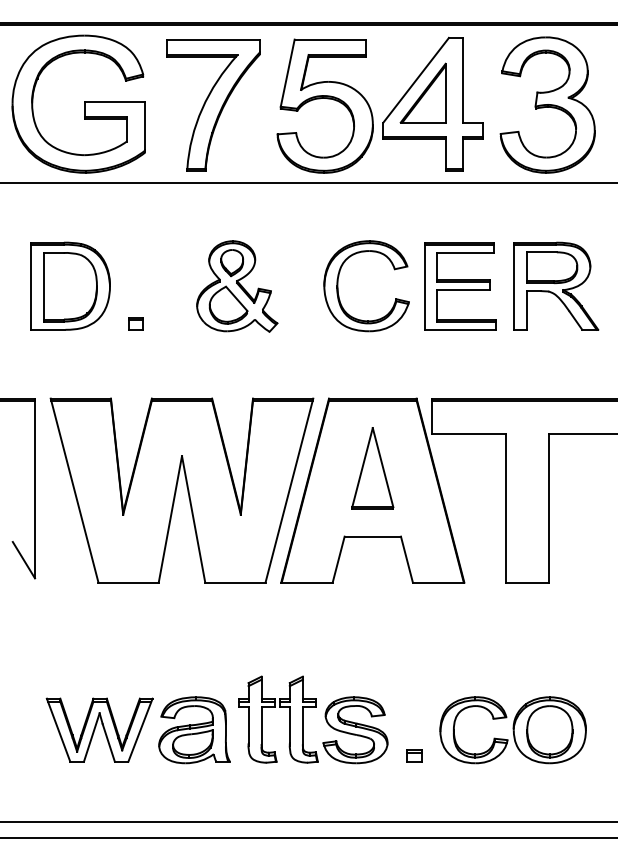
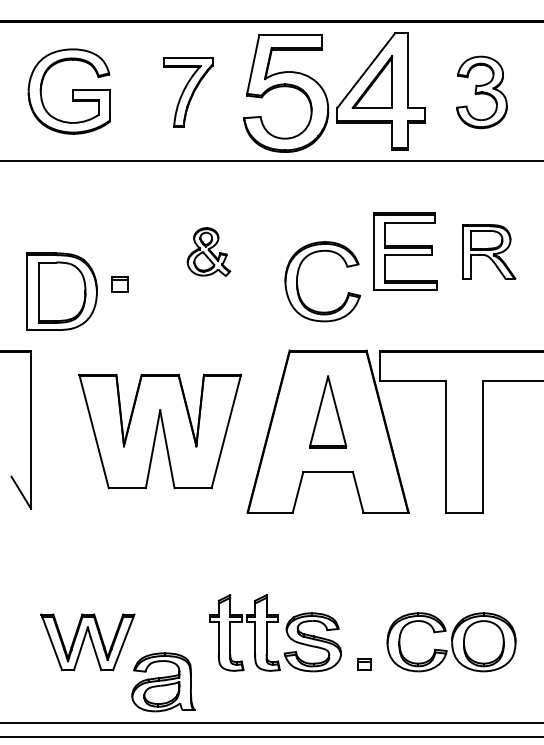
part: (78, 104) -> (69, 91), size x0.7
part: (212, 105) -> (187, 92), size x0.6
part: (547, 105) -> (481, 92), size x0.6
part: (69, 285) -> (61, 291), moved
part: (236, 285) -> (208, 251), size x0.6
part: (556, 285) -> (489, 251), size x0.7
part: (339, 290) -> (298, 285), moved
part: (135, 323) -> (119, 284), size x1.4
part: (181, 490) -> (159, 431), size x0.7
part: (194, 730) -> (163, 682), moved

